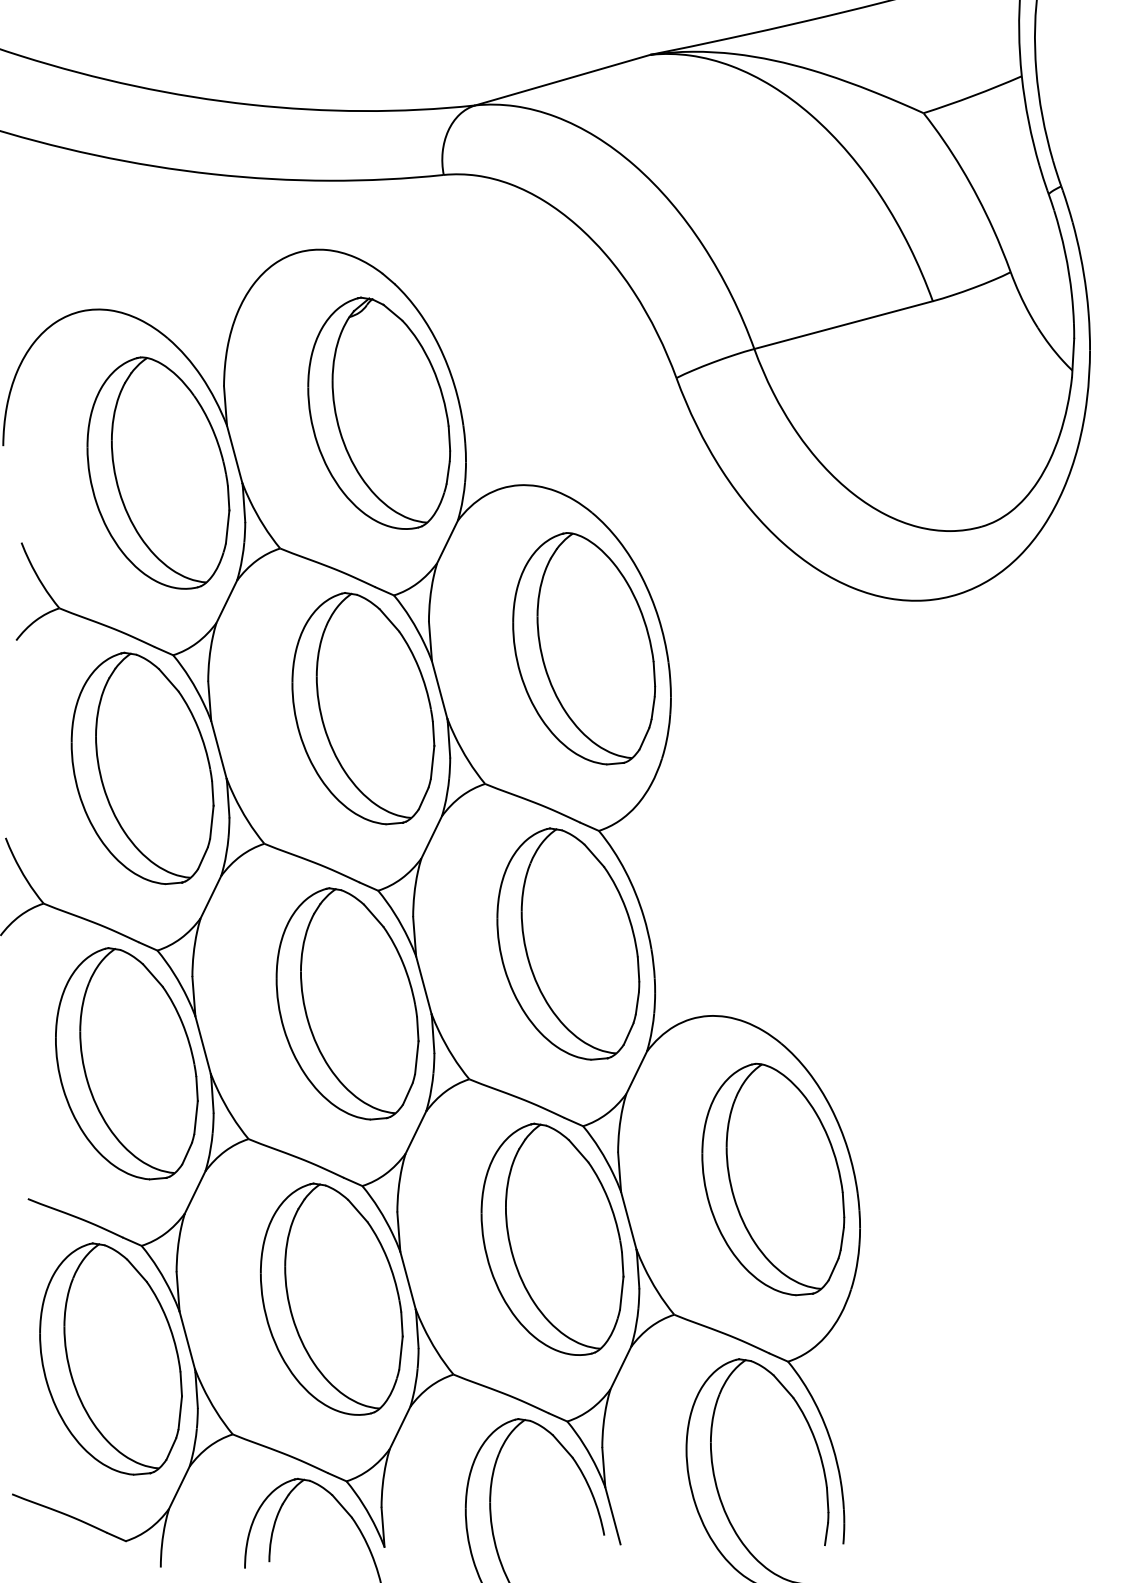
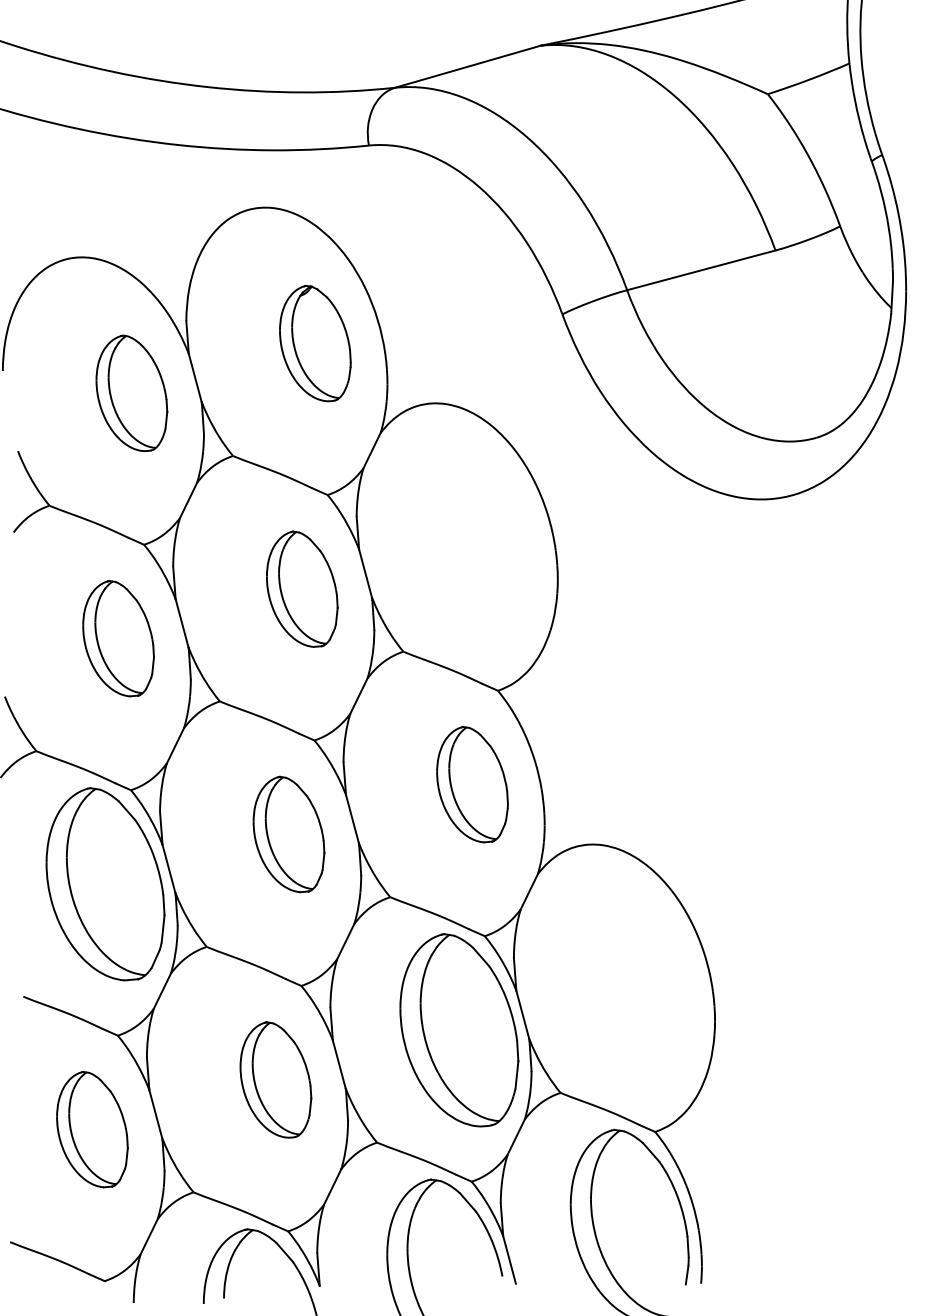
part: (379, 413) -> (315, 343), size x0.6
part: (158, 473) -> (131, 393), size x0.6
part: (583, 648) -> (485, 539), removed
part: (363, 709) -> (302, 589), size x0.6
part: (142, 768) -> (118, 638), size x0.6
part: (568, 943) -> (472, 784), size x0.6
part: (346, 1003) -> (288, 834), size x0.6
part: (772, 1179) -> (642, 980), removed
part: (331, 1298) -> (275, 1079), size x0.6
part: (111, 1358) -> (92, 1129), size x0.6

